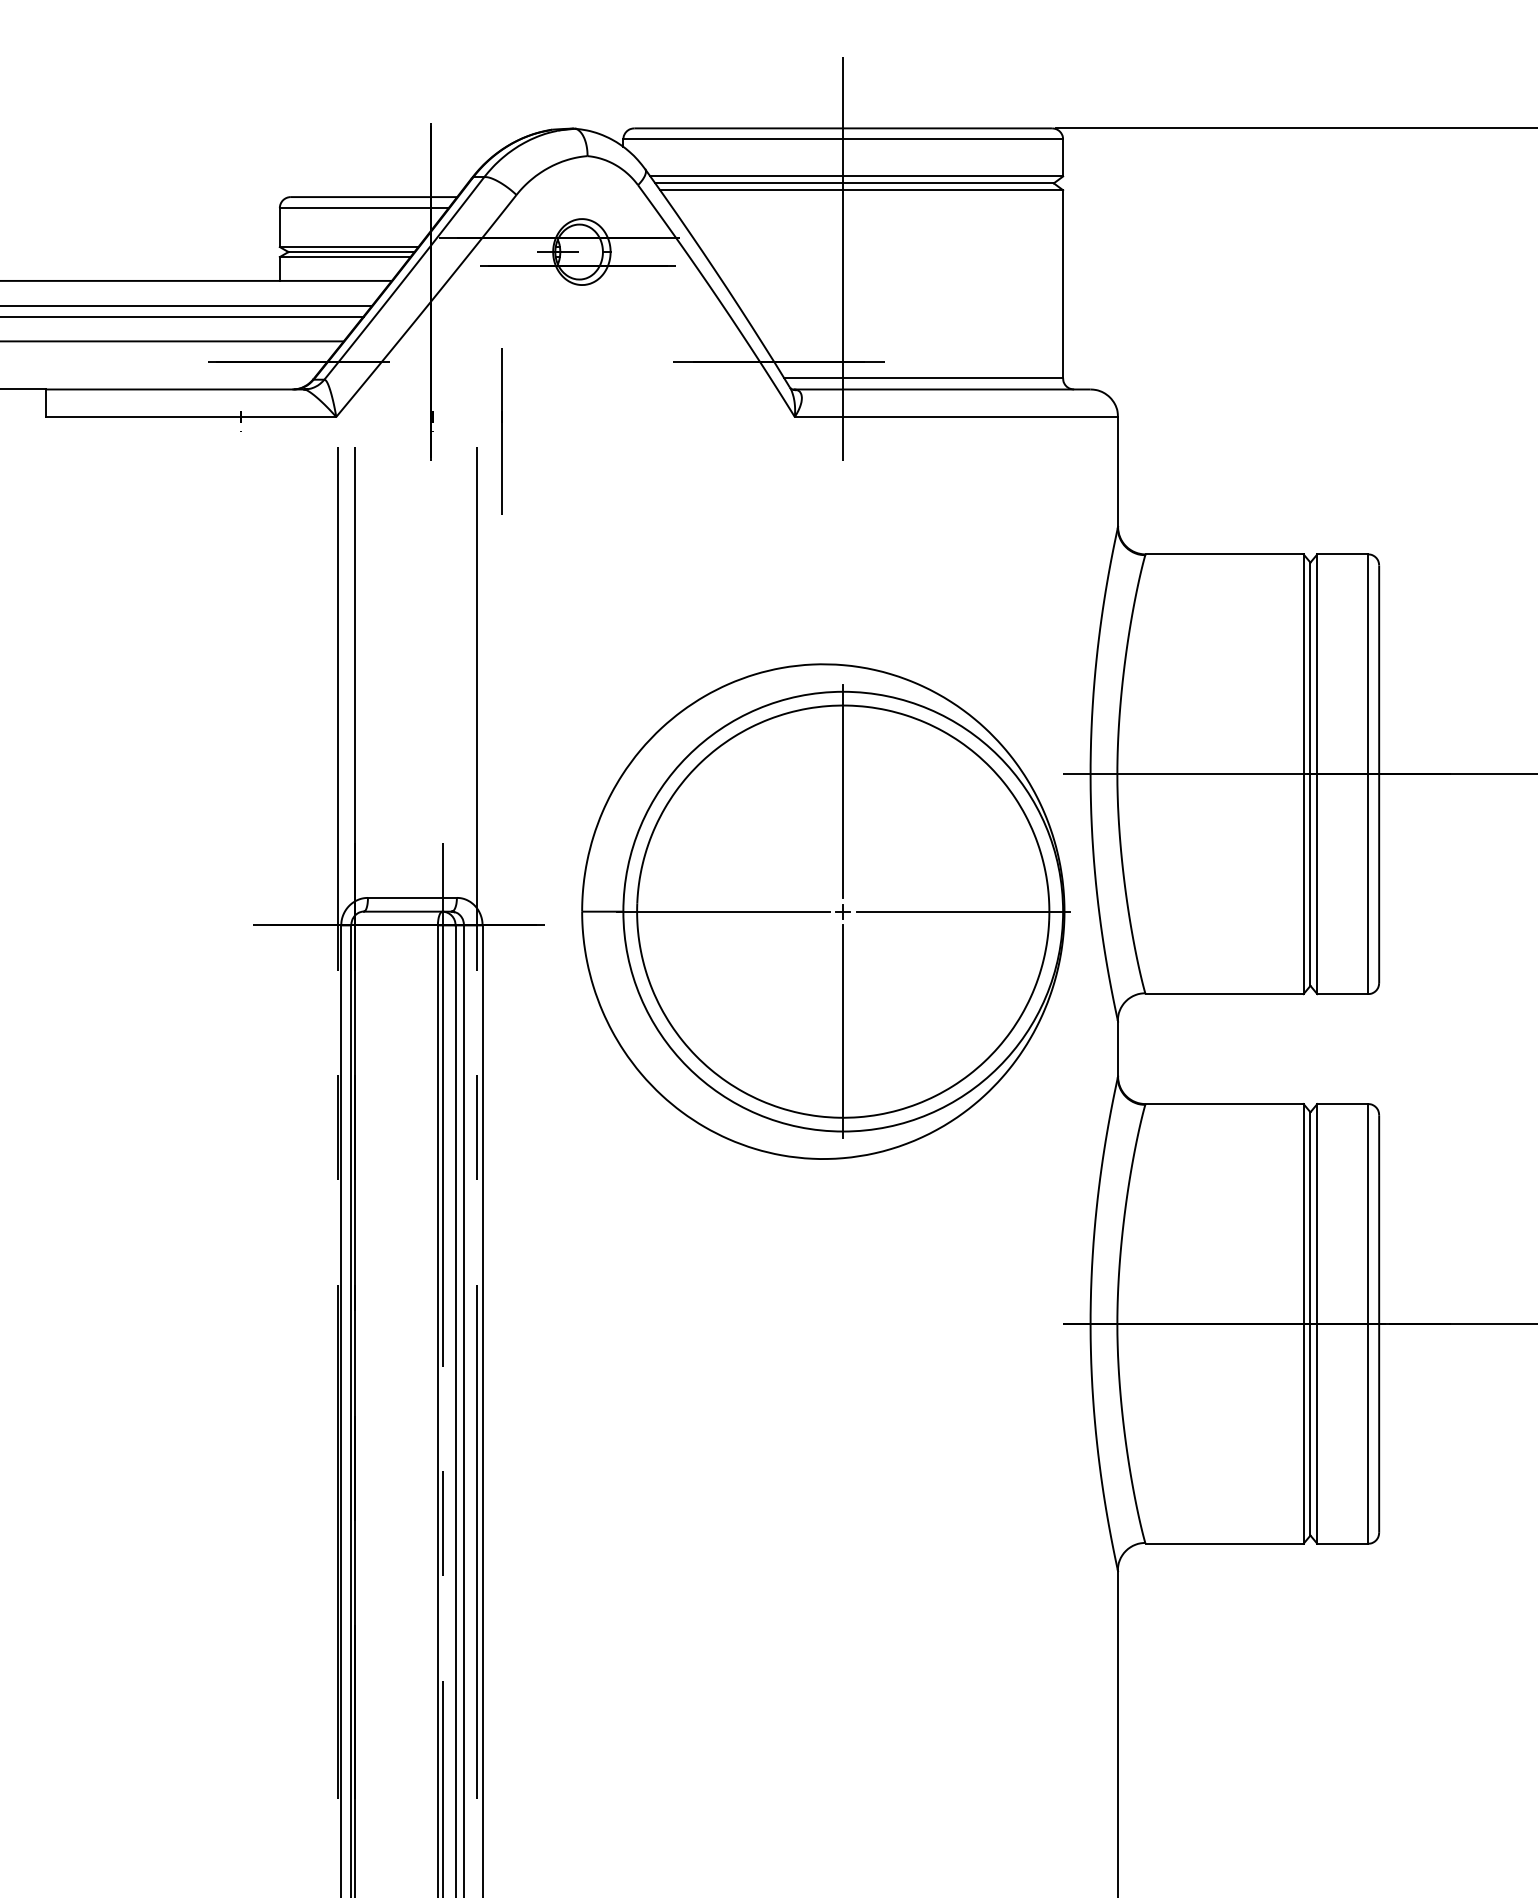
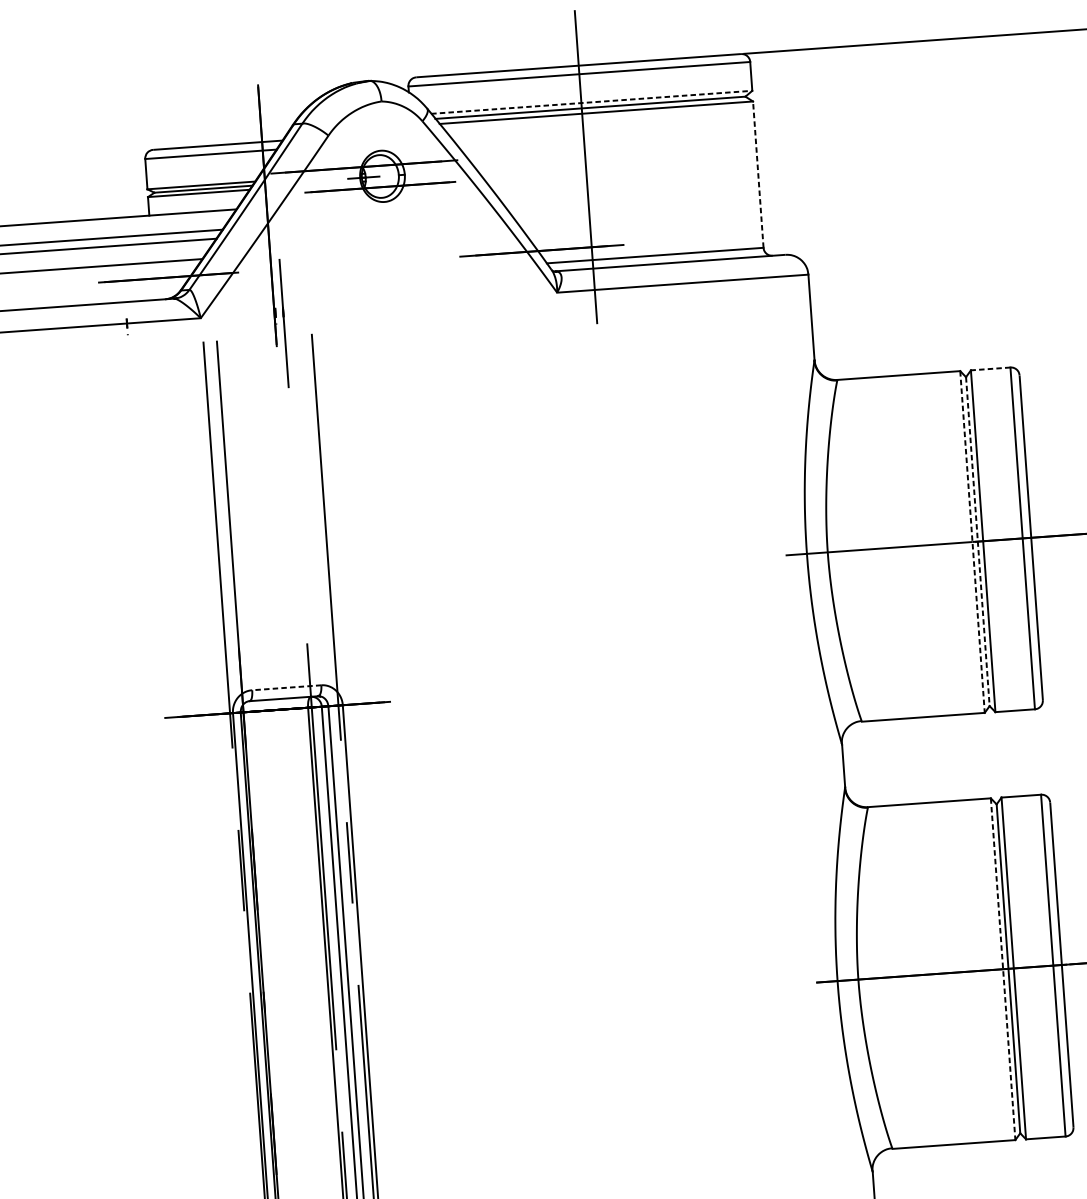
line: (856, 176) -> (591, 102), solid -> dashed
line: (1063, 283) -> (758, 173), solid -> dashed
line: (501, 431) -> (283, 323), moved
line: (1342, 554) -> (990, 369), solid -> dashed
line: (1303, 774) -> (972, 542), solid -> dashed
line: (1310, 774) -> (977, 541), solid -> dashed
line: (411, 897) -> (286, 687), solid -> dashed
part: (825, 911) -> (608, 675), removed
line: (1303, 1323) -> (1003, 968), solid -> dashed

